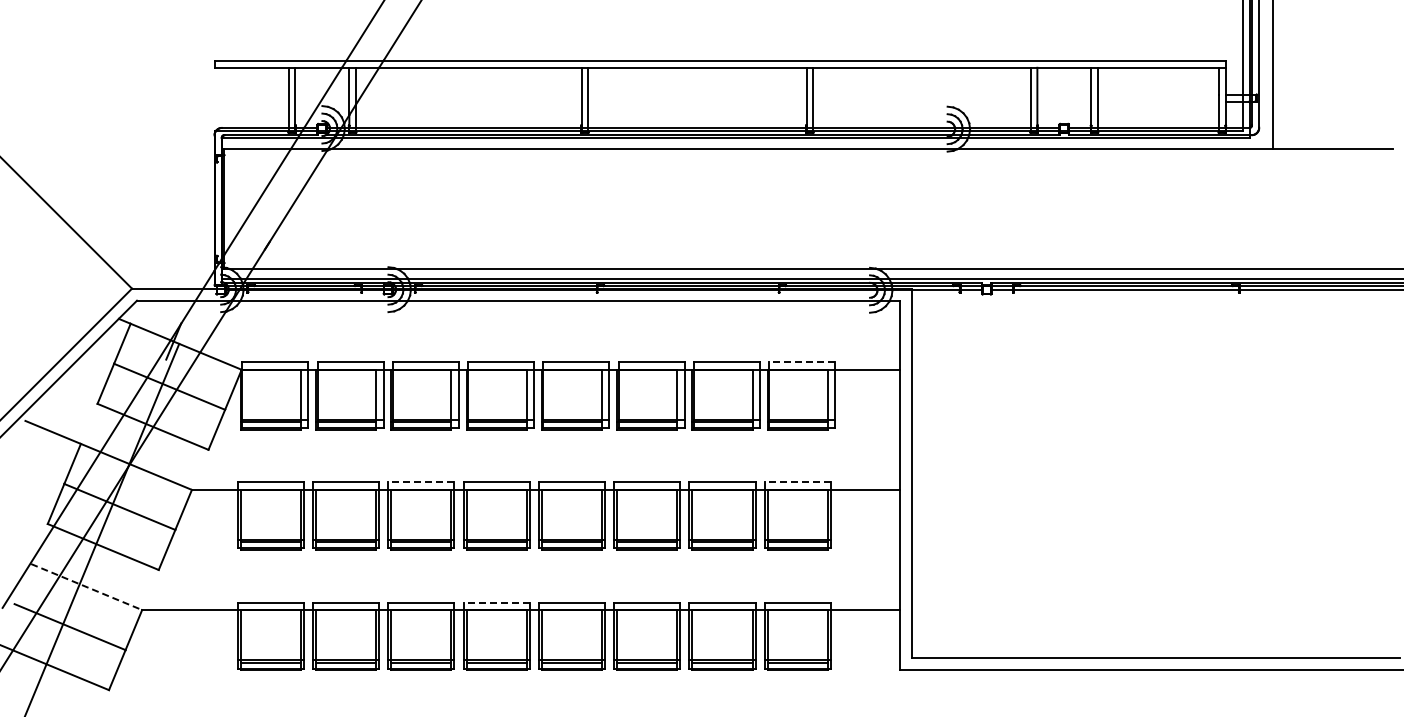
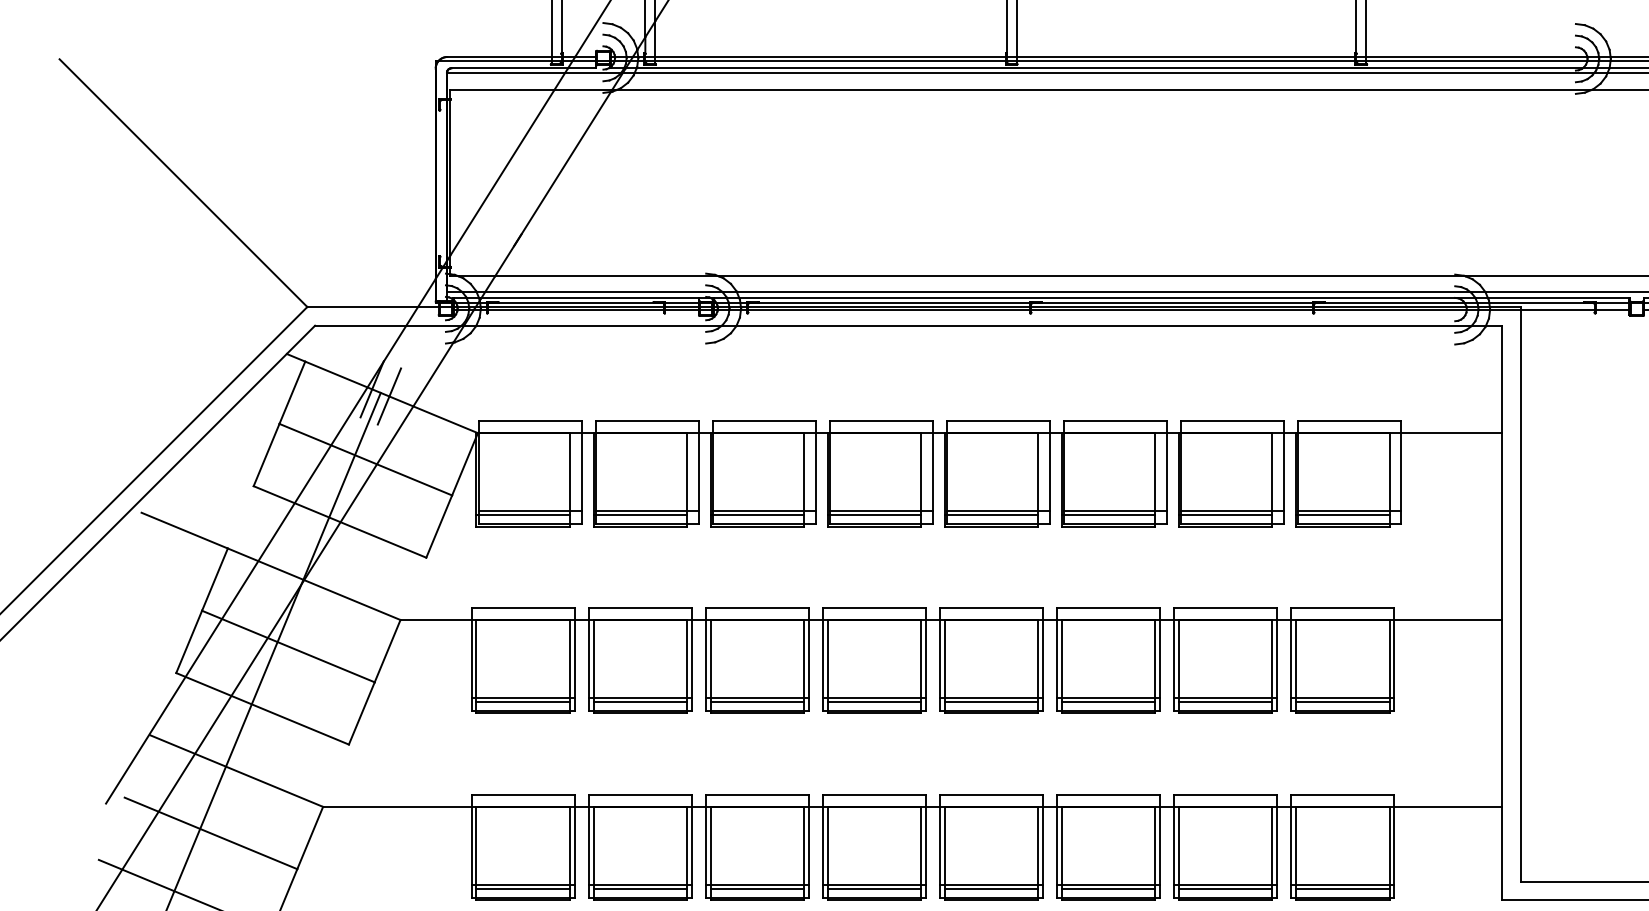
line: (184, 346) -> (388, 396), added
line: (801, 362) -> (1348, 421), dashed -> solid
line: (420, 482) -> (756, 608), dashed -> solid
line: (797, 482) -> (1342, 608), dashed -> solid
line: (87, 587) -> (238, 771), dashed -> solid
line: (496, 602) -> (874, 795), dashed -> solid

